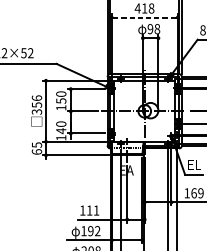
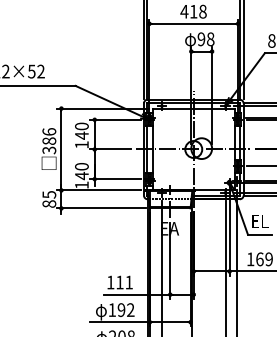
line: (144, 17) -> (193, 23), dashed -> solid
text: (60, 100) -> (81, 135), 150 -> 140
text: (37, 105) -> (49, 141), 356 -> 386
text: (37, 151) -> (49, 203), 65 -> 85

